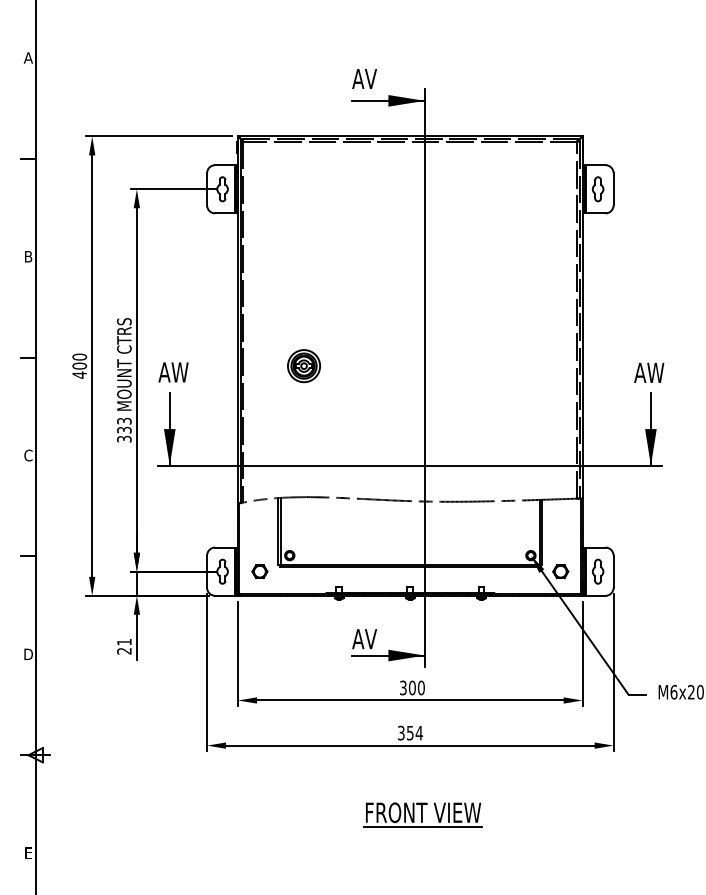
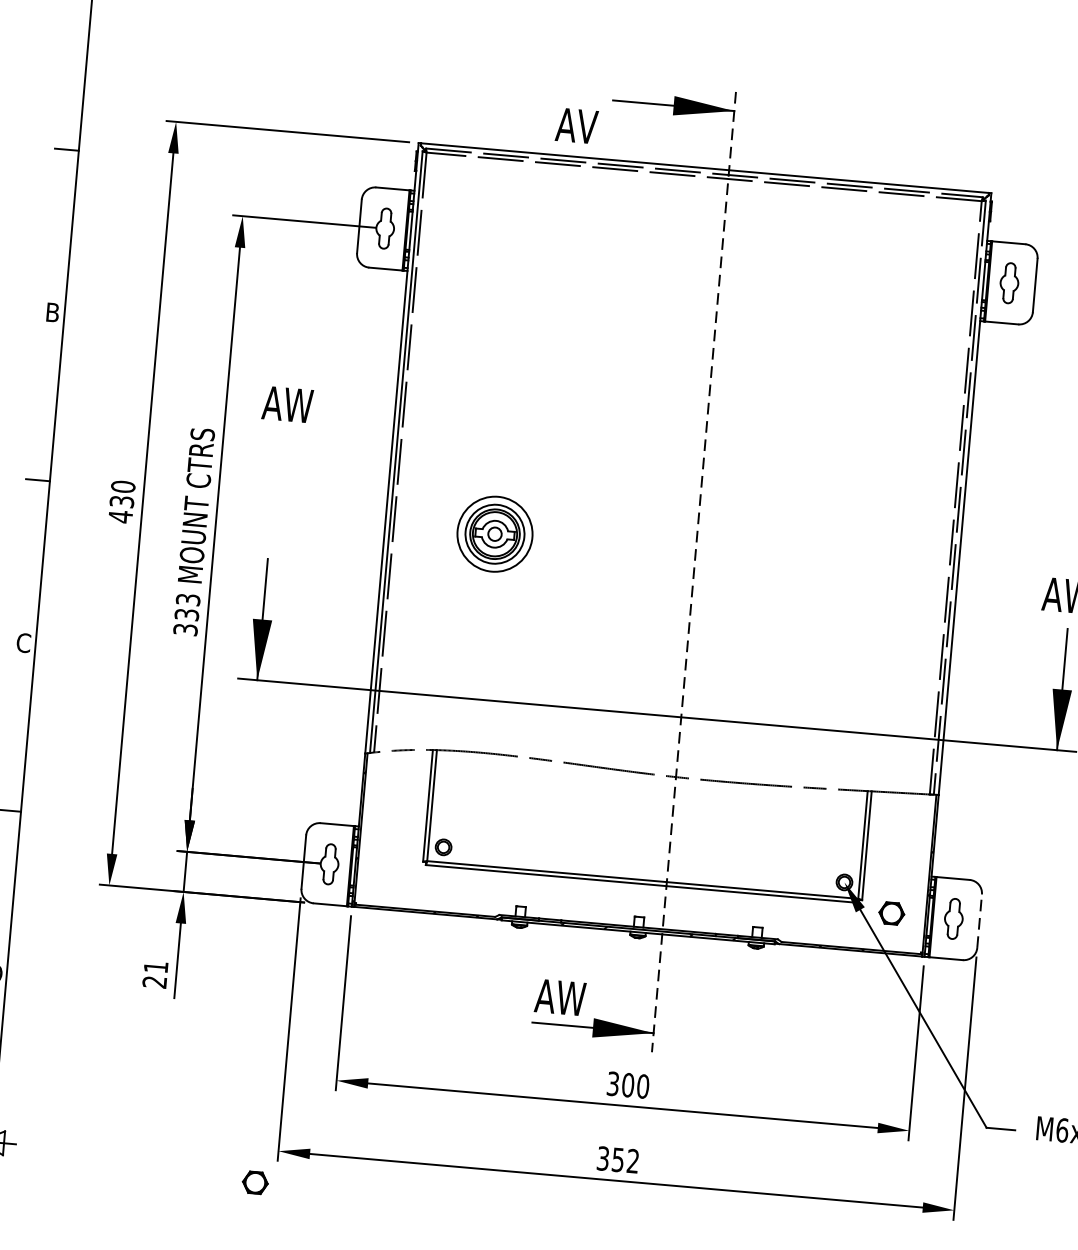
text: (364, 78) -> (576, 125), moved
text: (79, 365) -> (121, 500), 400 -> 430
part: (303, 366) -> (493, 534), size x1.4
text: (173, 372) -> (287, 404), moved
line: (424, 378) -> (693, 572), solid -> dashed
part: (259, 571) -> (254, 1182), moved
line: (613, 571) -> (979, 920), solid -> dashed
text: (373, 639) -> (570, 998), AV -> AW
text: (418, 732) -> (631, 1160), 354 -> 352

